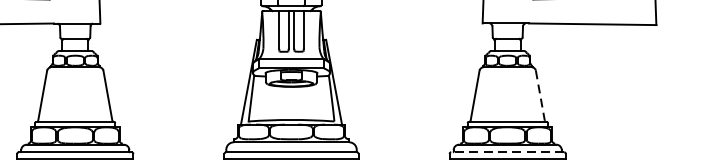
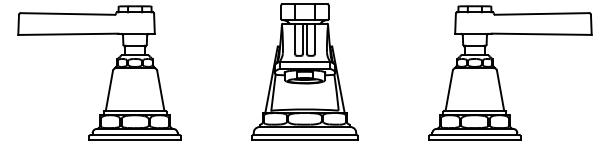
line: (540, 95) -> (500, 90), dashed -> solid
line: (507, 151) -> (474, 134), dashed -> solid

